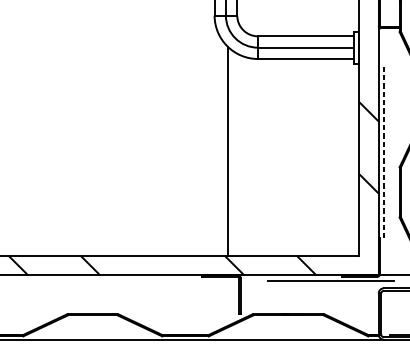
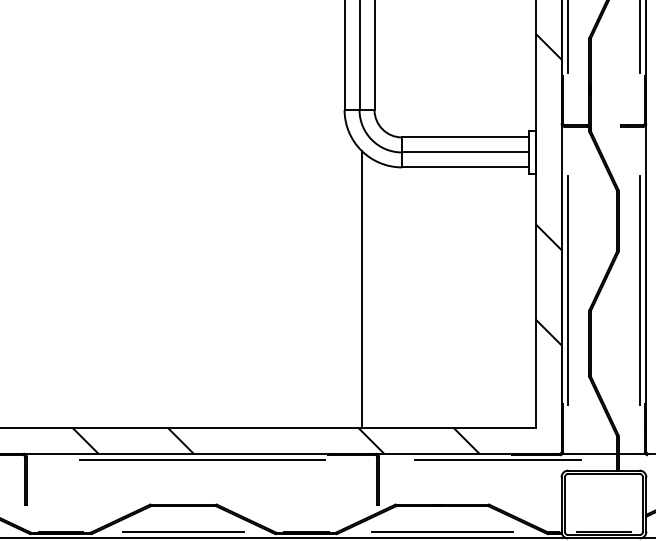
line: (383, 151) -> (568, 289), dashed -> solid
line: (106, 280) -> (201, 460), added
line: (92, 334) -> (183, 531), added
line: (288, 334) -> (442, 531), added

